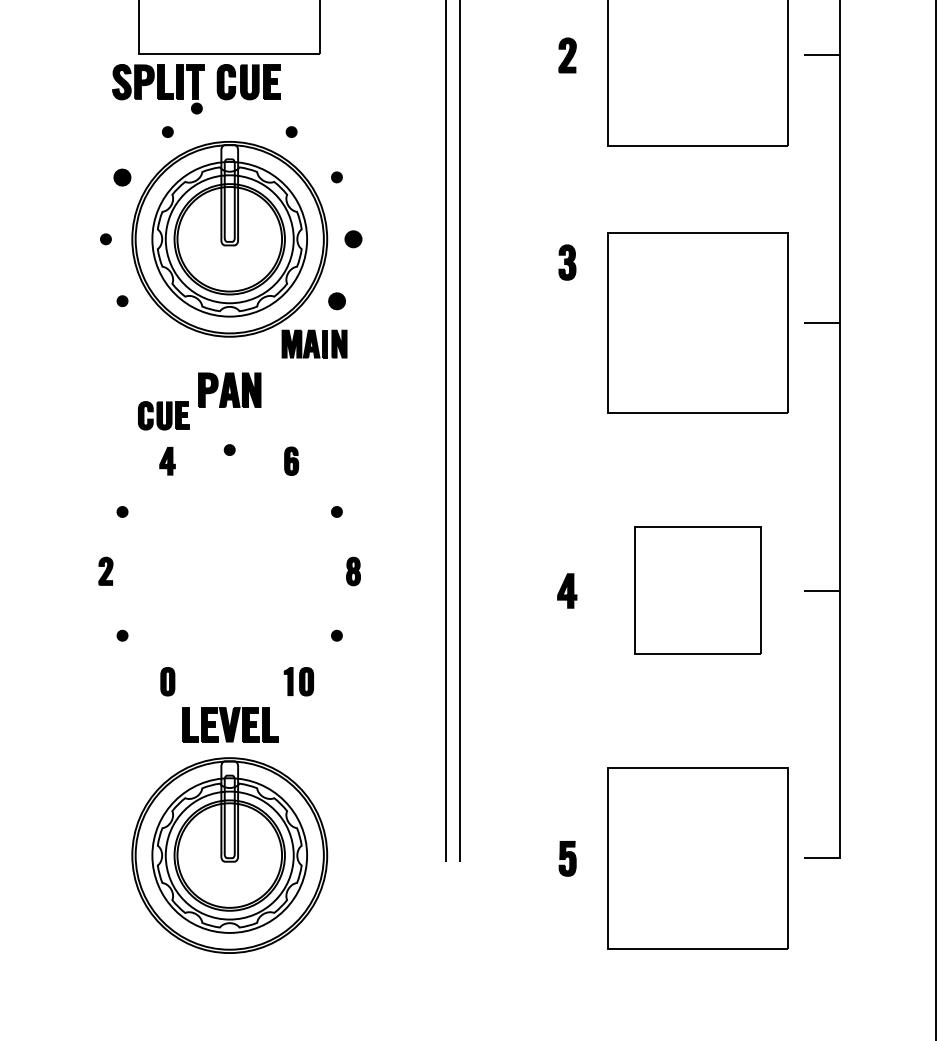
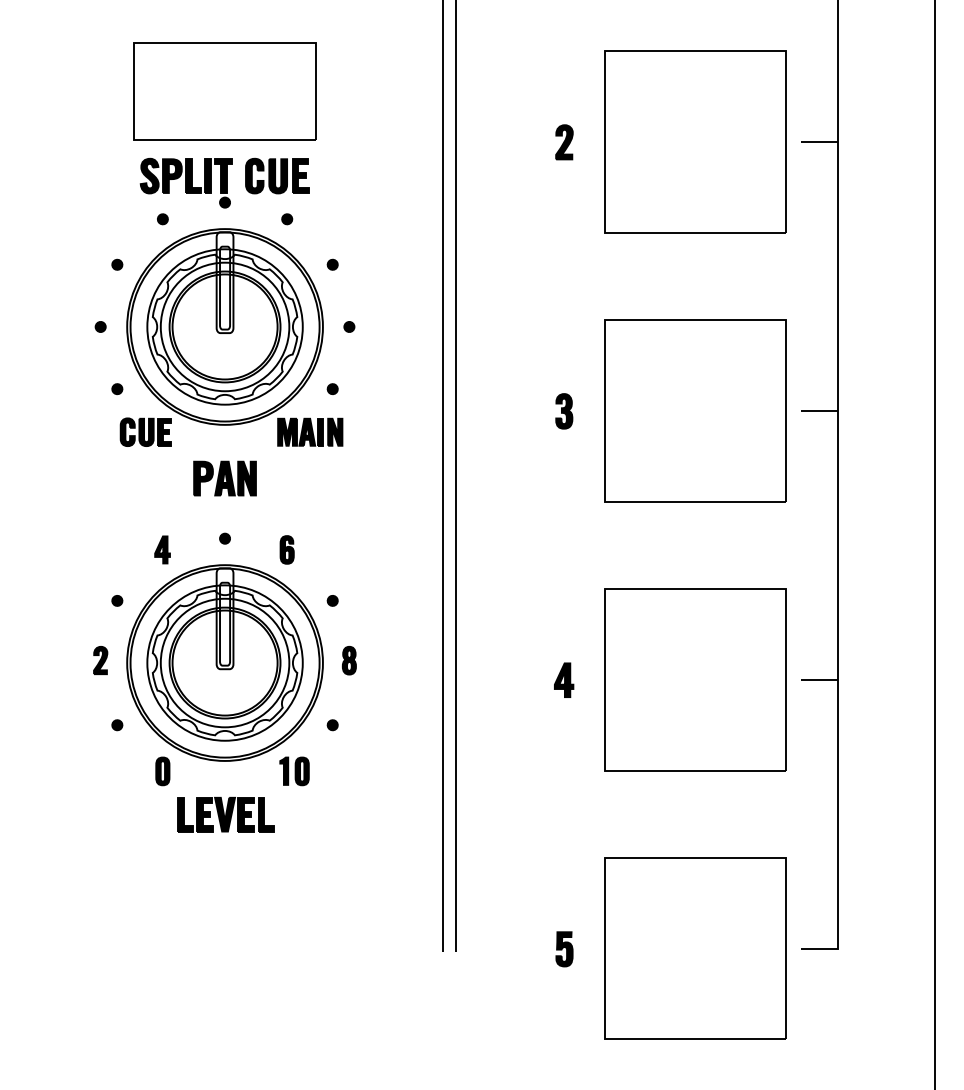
part: (196, 88) -> (224, 182), moved
part: (122, 177) -> (117, 264), size x0.62
part: (353, 238) -> (349, 326), size x0.62
part: (567, 262) -> (564, 411), moved
part: (336, 300) -> (332, 388), size x0.62
part: (163, 415) -> (145, 431), moved
part: (698, 590) -> (695, 679), size x1.43
part: (229, 855) -> (224, 662), moved

